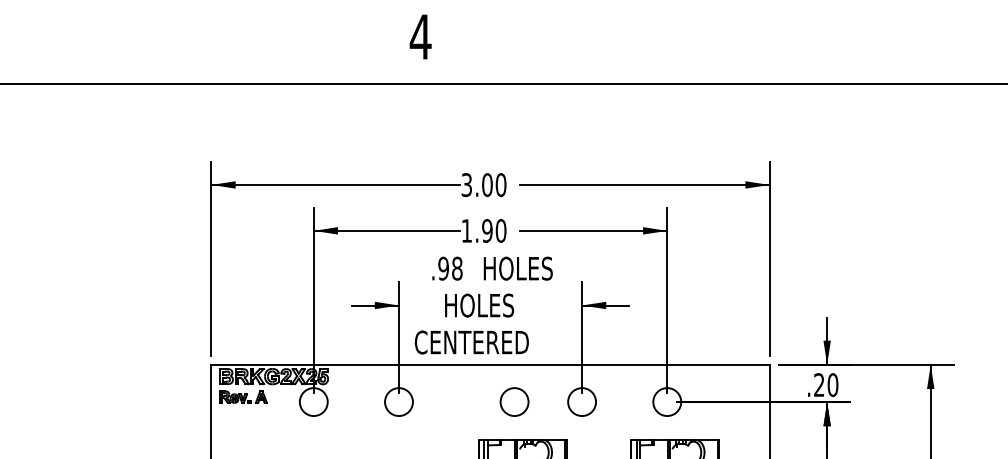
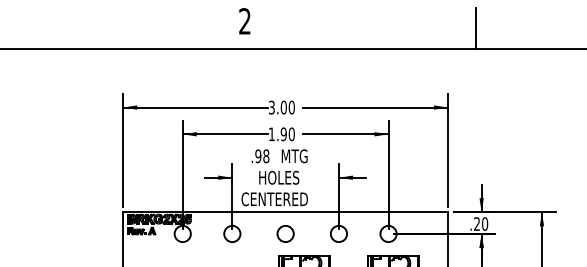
text: (419, 37) -> (244, 21), 4 -> 2
line: (816, 49) -> (475, 28), added
text: (519, 269) -> (302, 156), HOLES -> MTG
circle: (514, 401) -> (285, 233), moved

